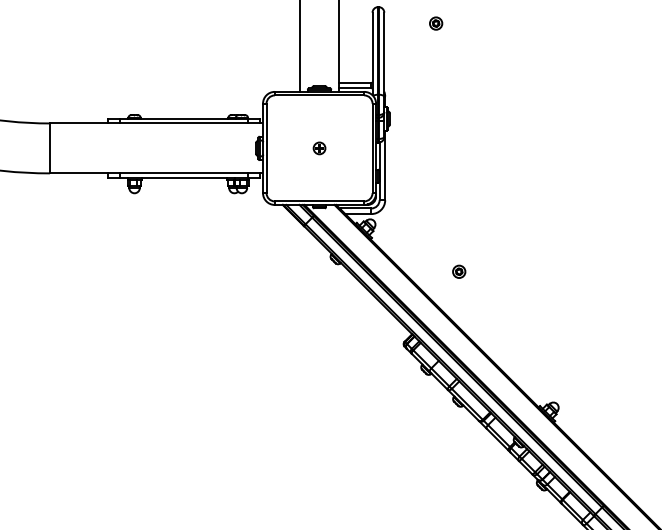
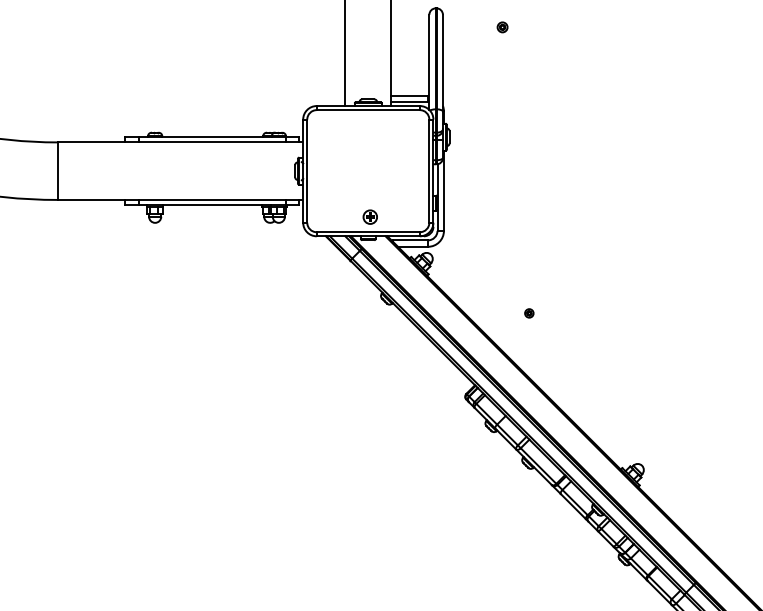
part: (436, 23) -> (502, 27), size x0.7
part: (318, 147) -> (369, 216), moved
part: (459, 271) -> (529, 313), size x0.6

